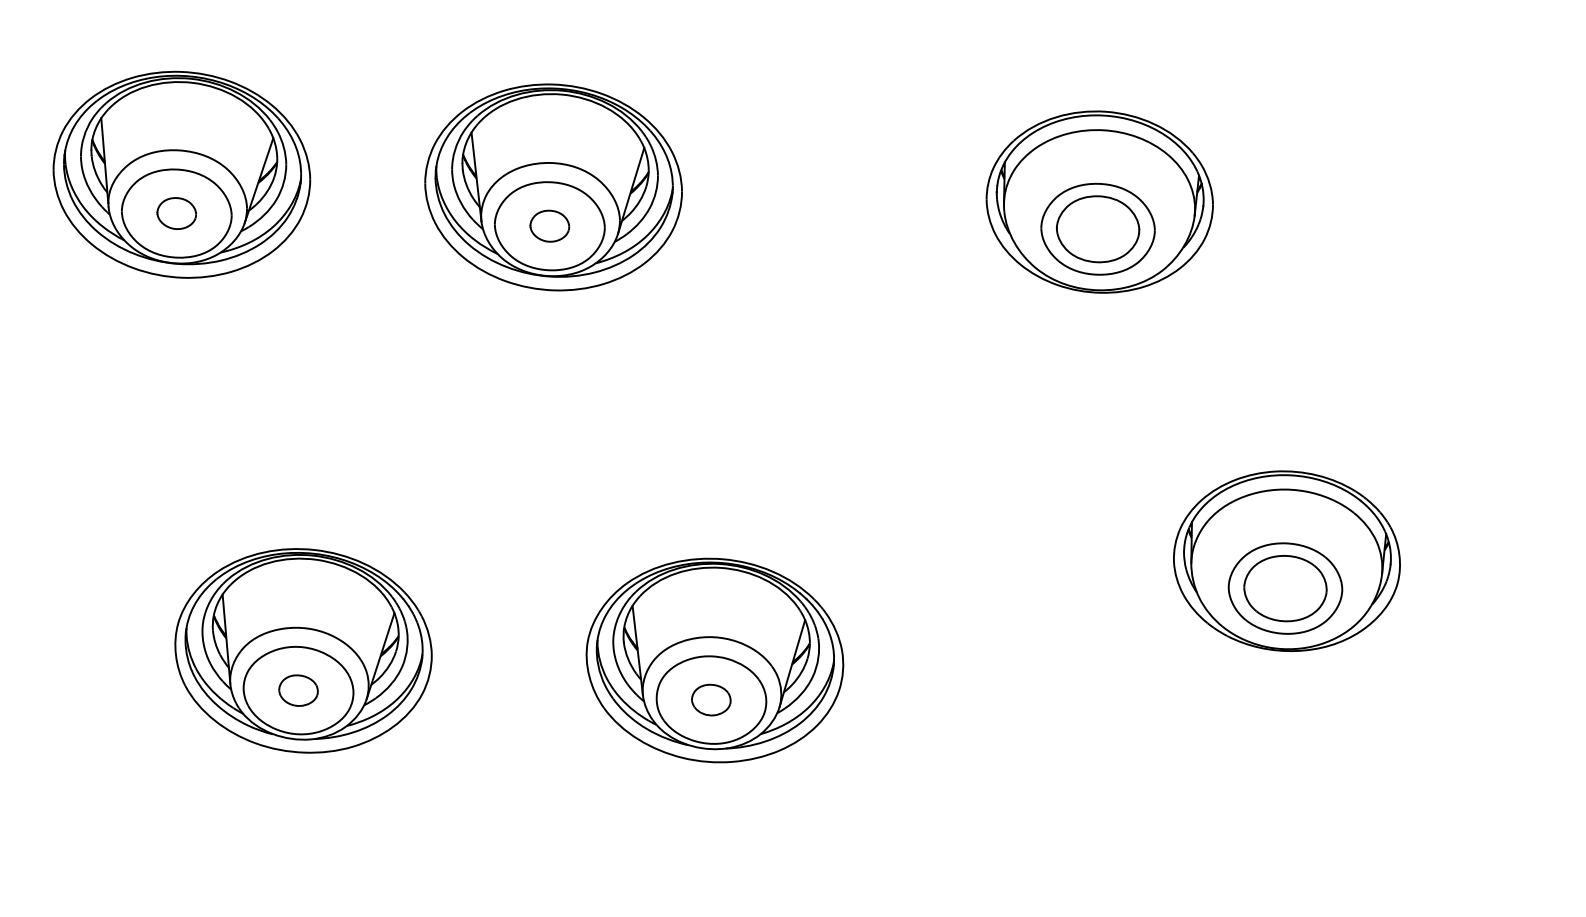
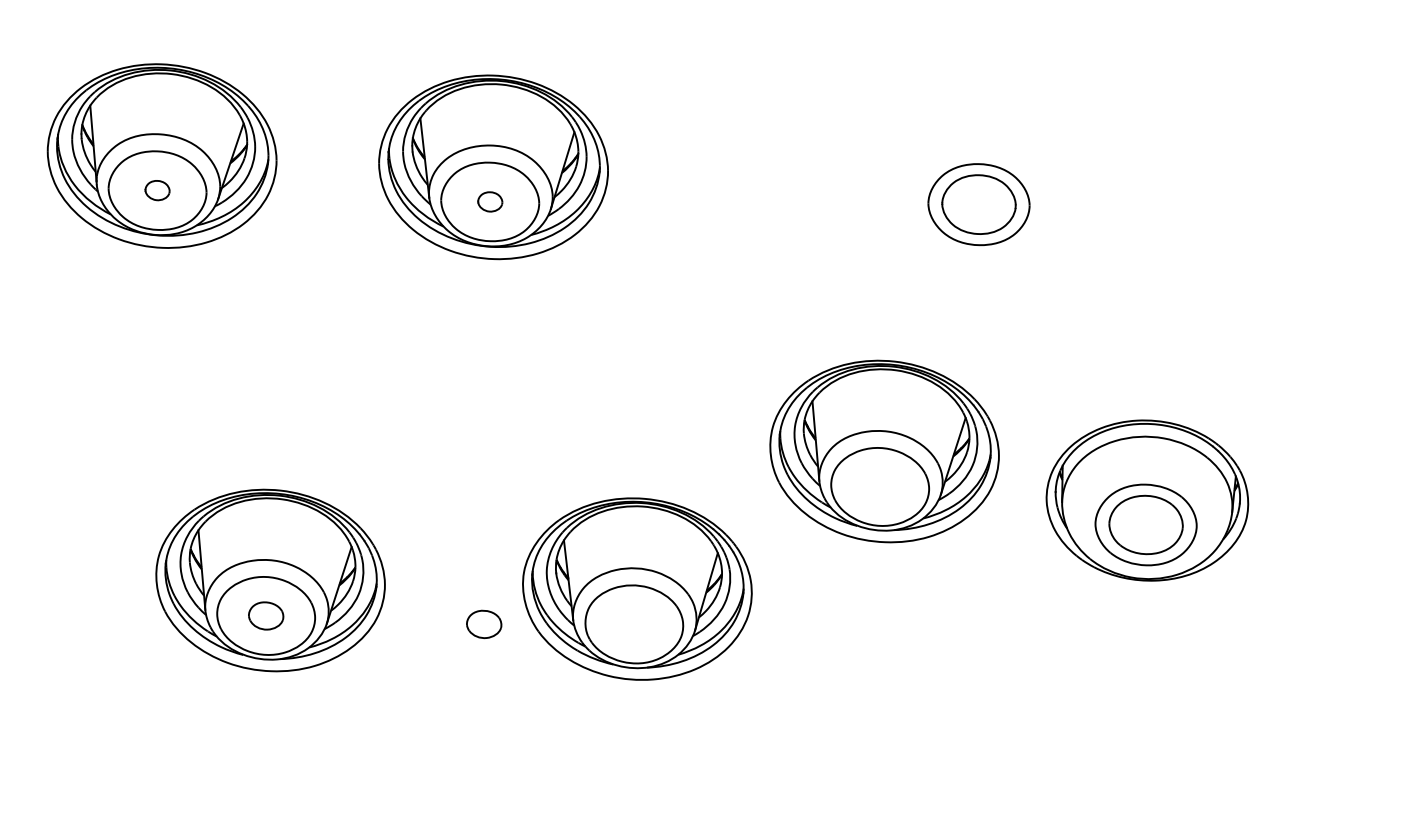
part: (1099, 202) -> (980, 180), removed
part: (176, 213) -> (157, 190), size x0.7
part: (550, 225) -> (490, 201), size x0.7
part: (992, 506) -> (884, 451), added
part: (711, 700) -> (484, 624), moved

